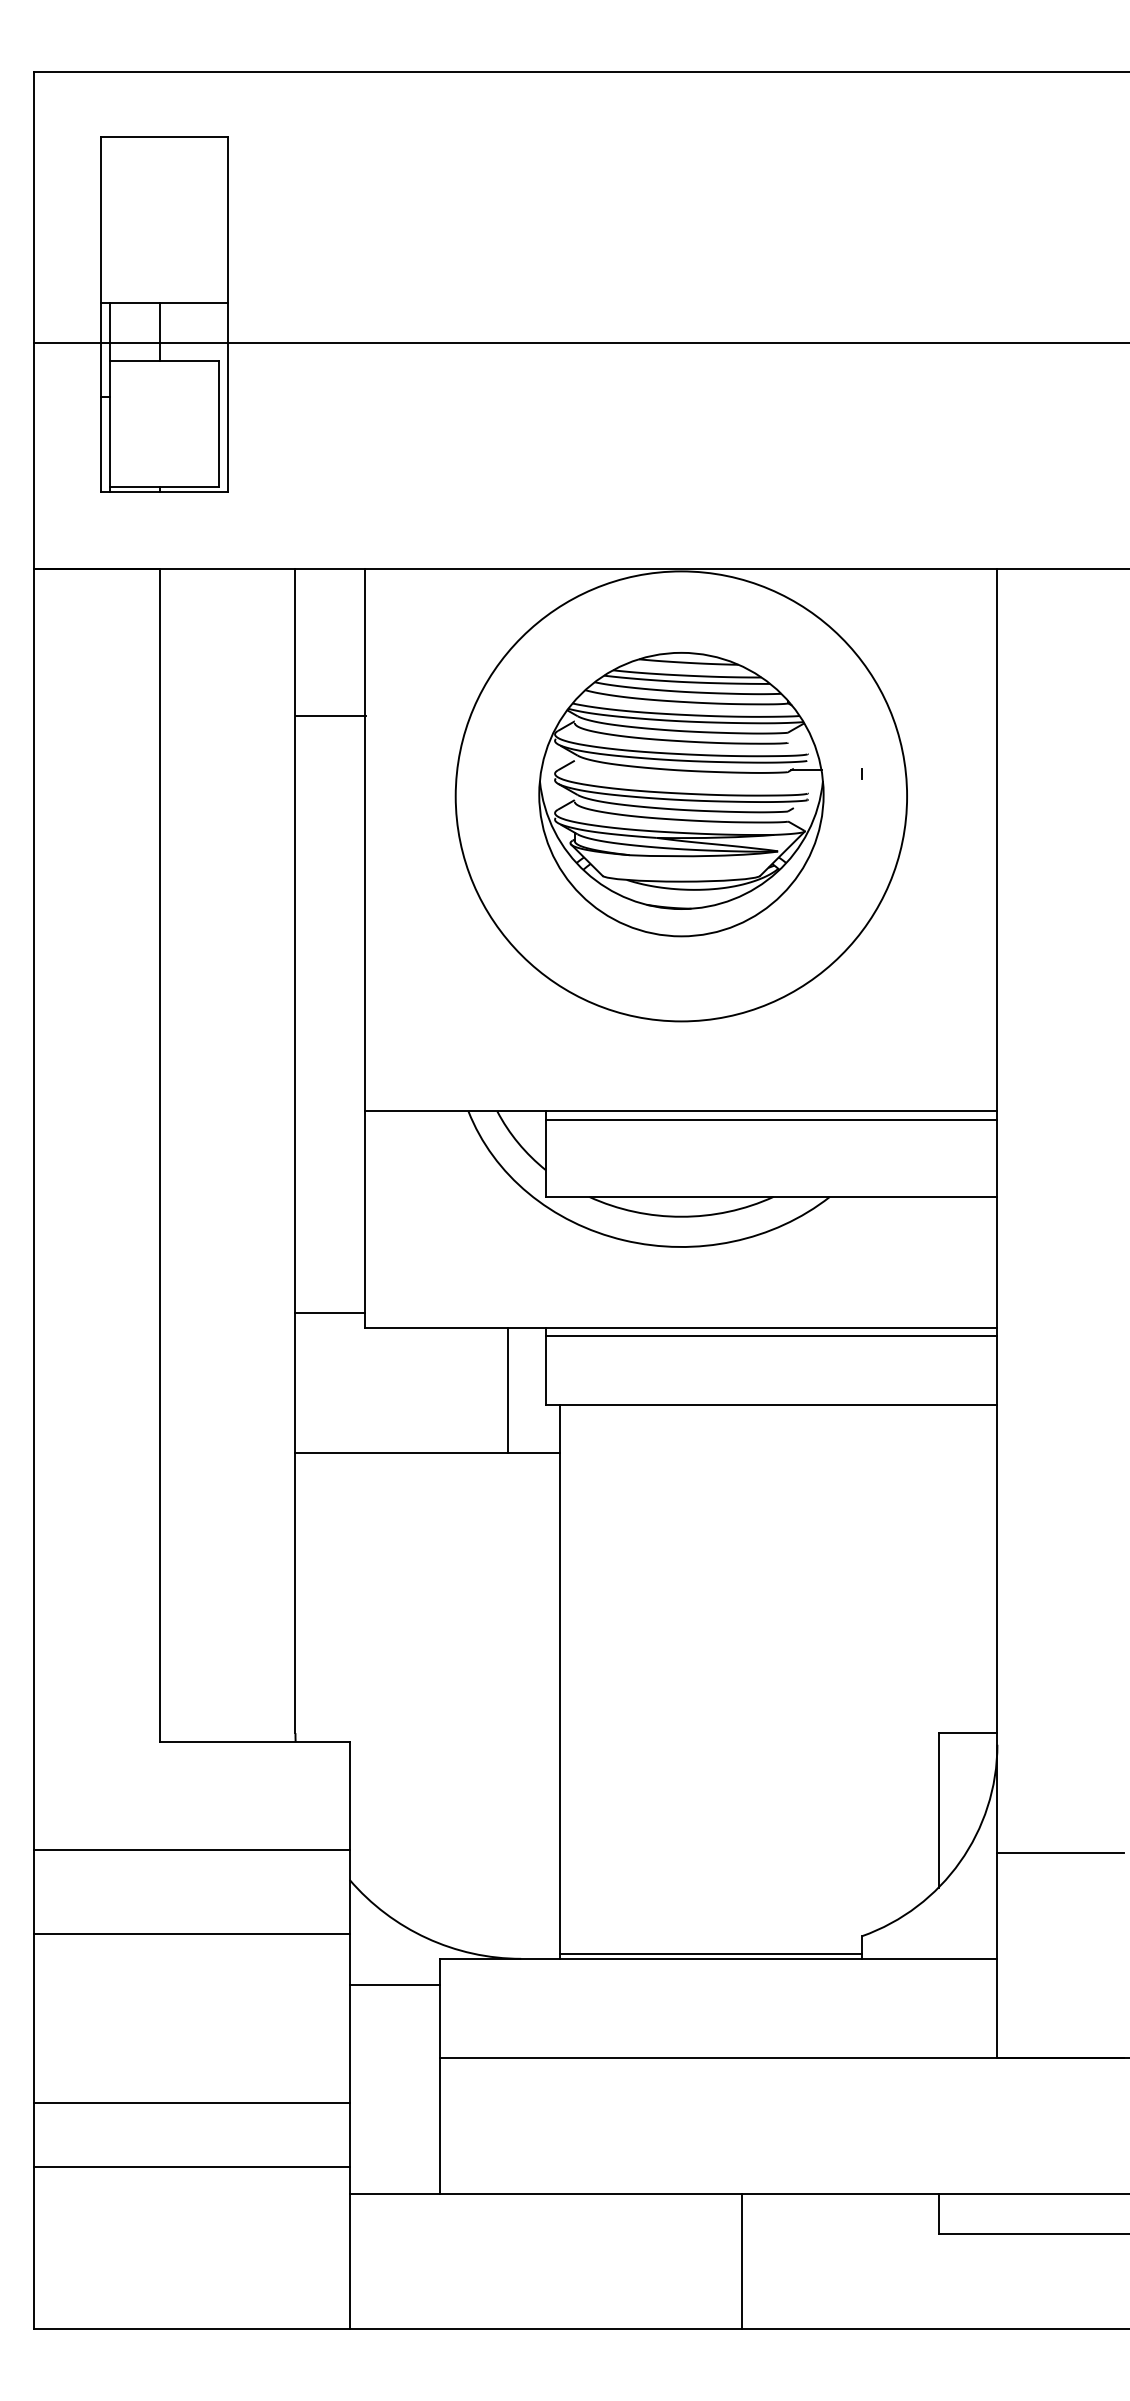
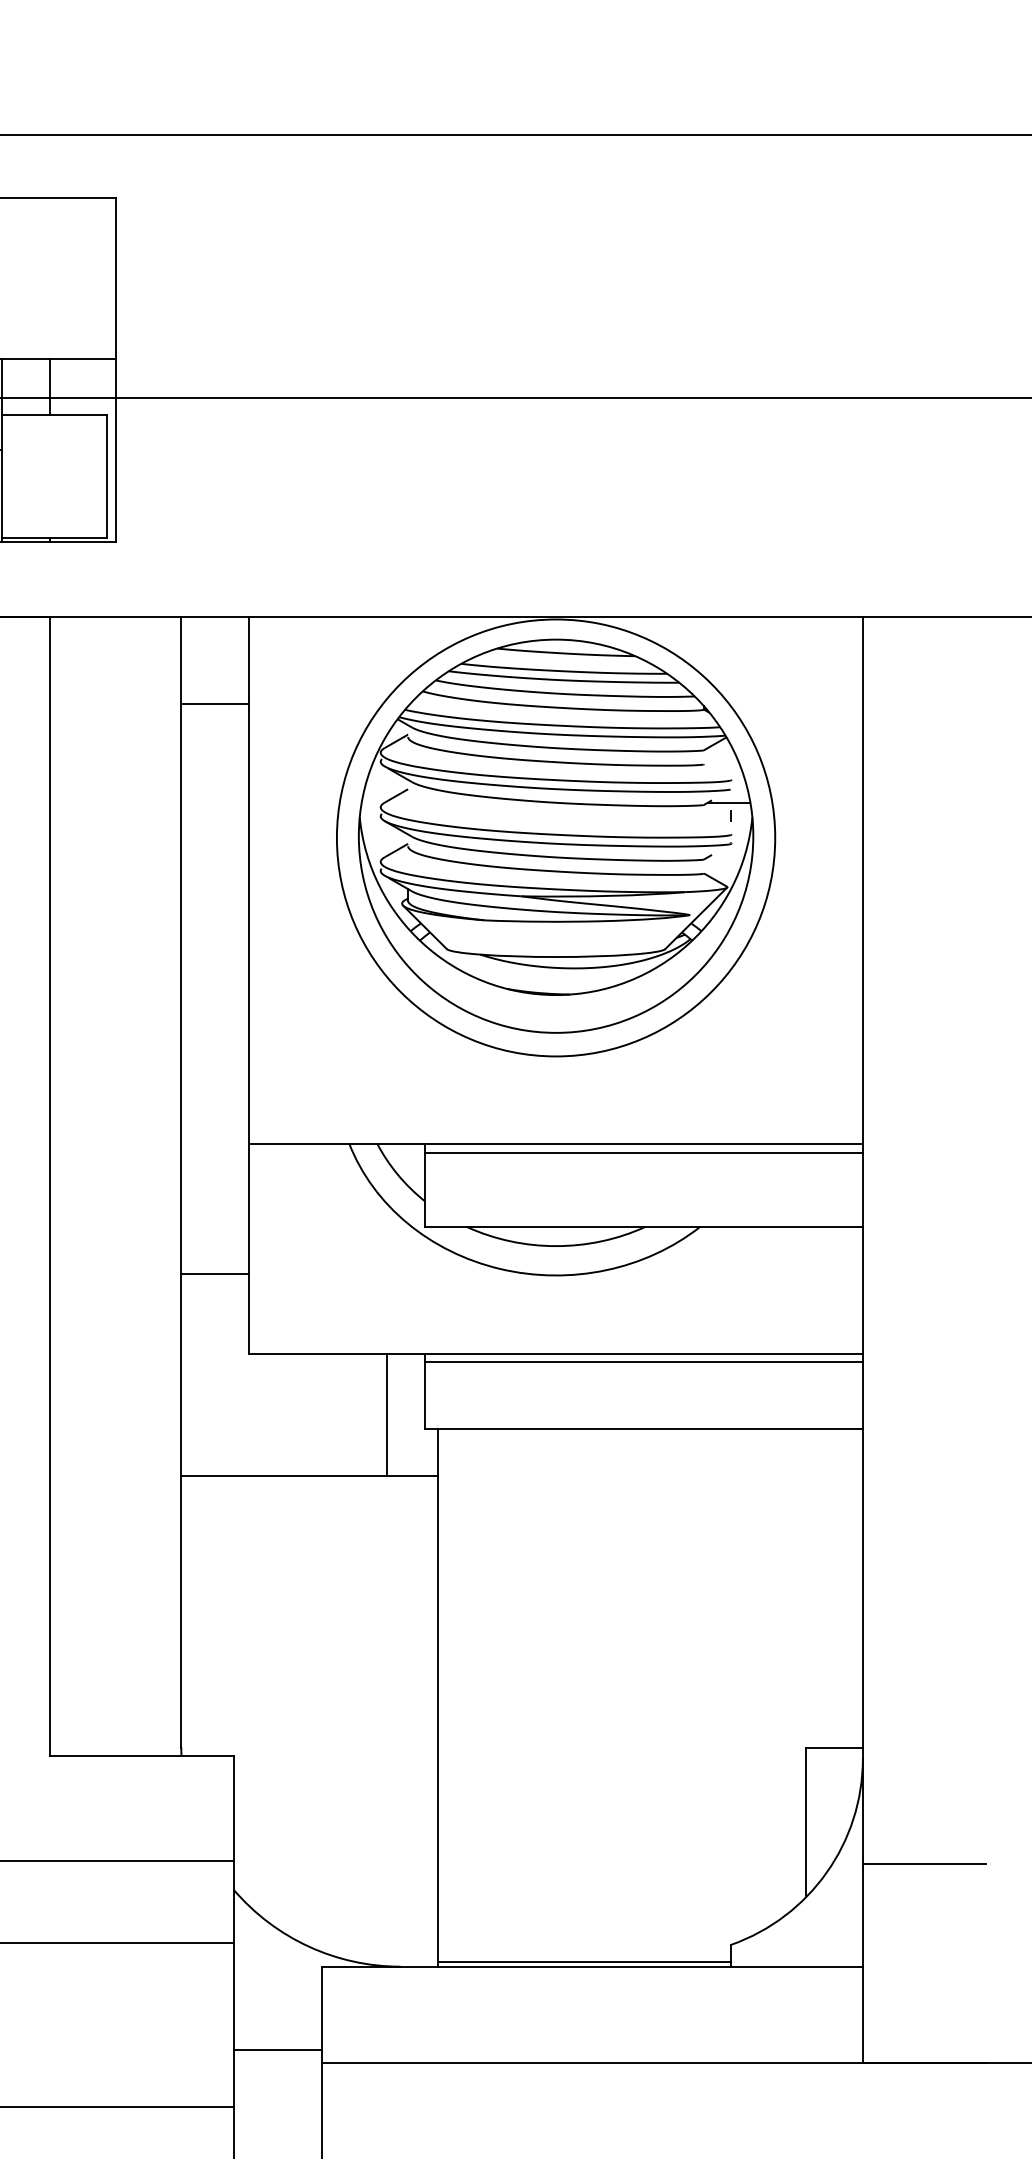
line: (330, 715) -> (215, 704), moved
part: (681, 794) -> (556, 836), size x1.43
line: (330, 1312) -> (215, 1274), moved
line: (394, 1984) -> (277, 2049), moved

